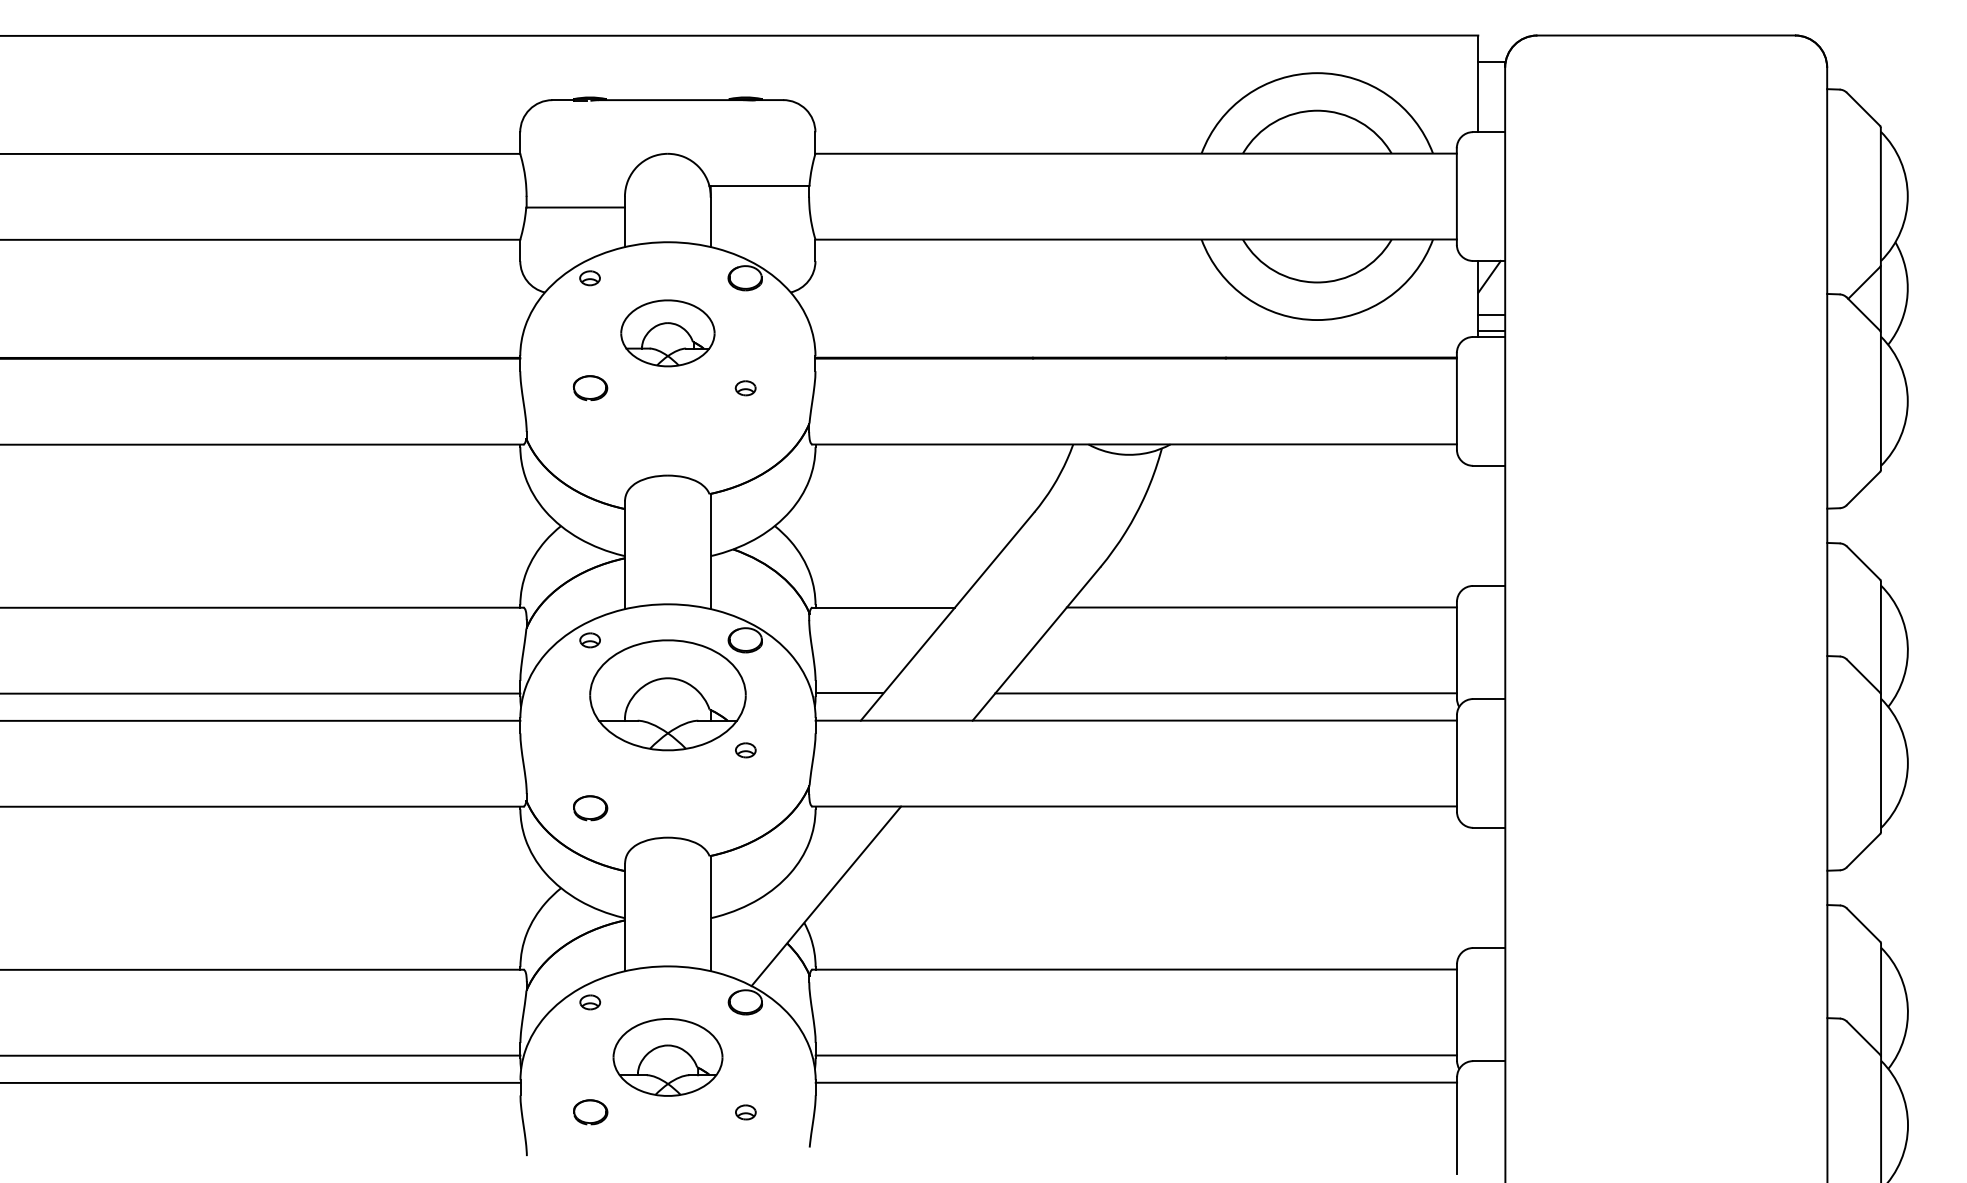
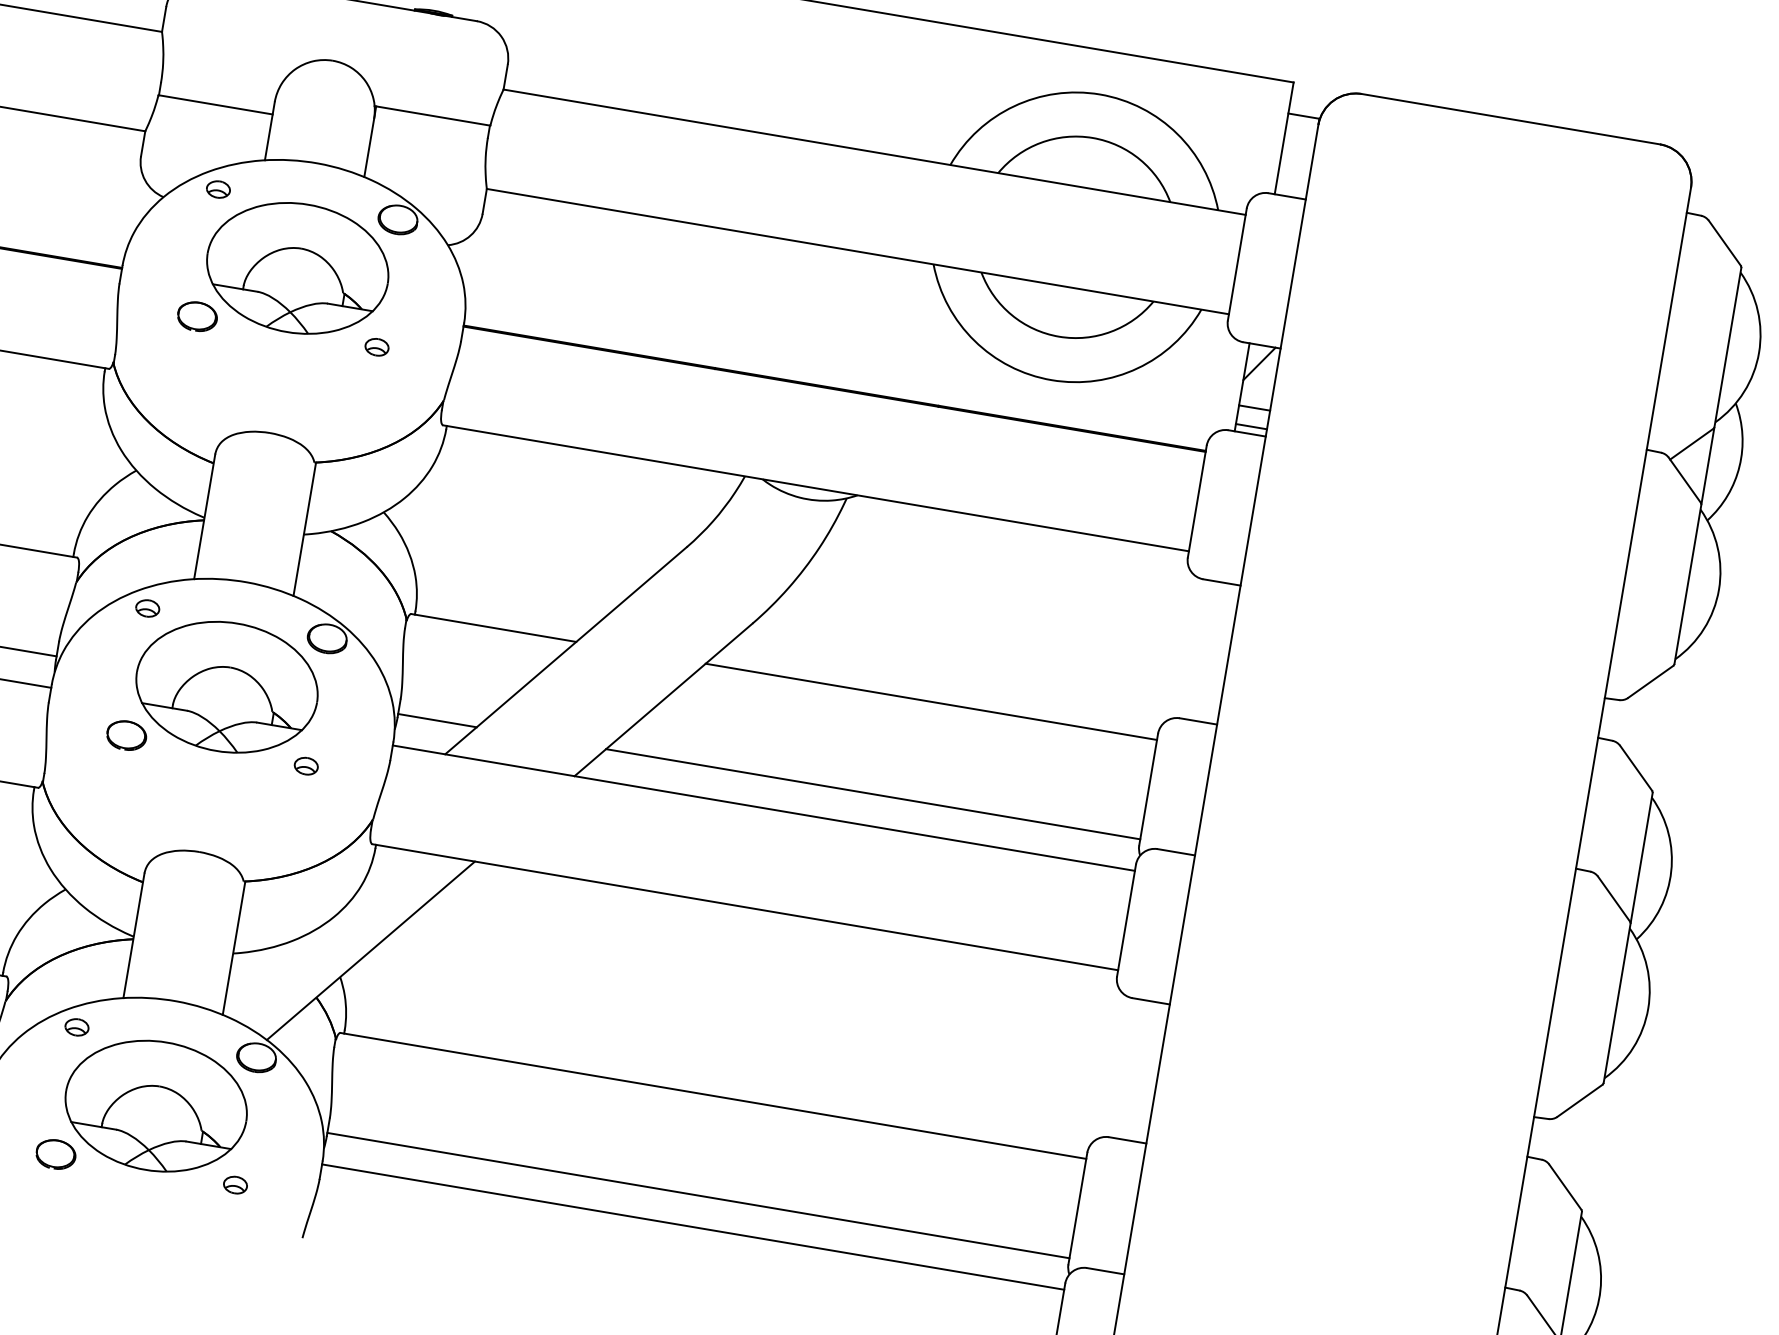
part: (667, 333) -> (297, 268), size x1.67
part: (590, 808) -> (126, 735), moved
part: (667, 1057) -> (155, 1106), size x1.43

